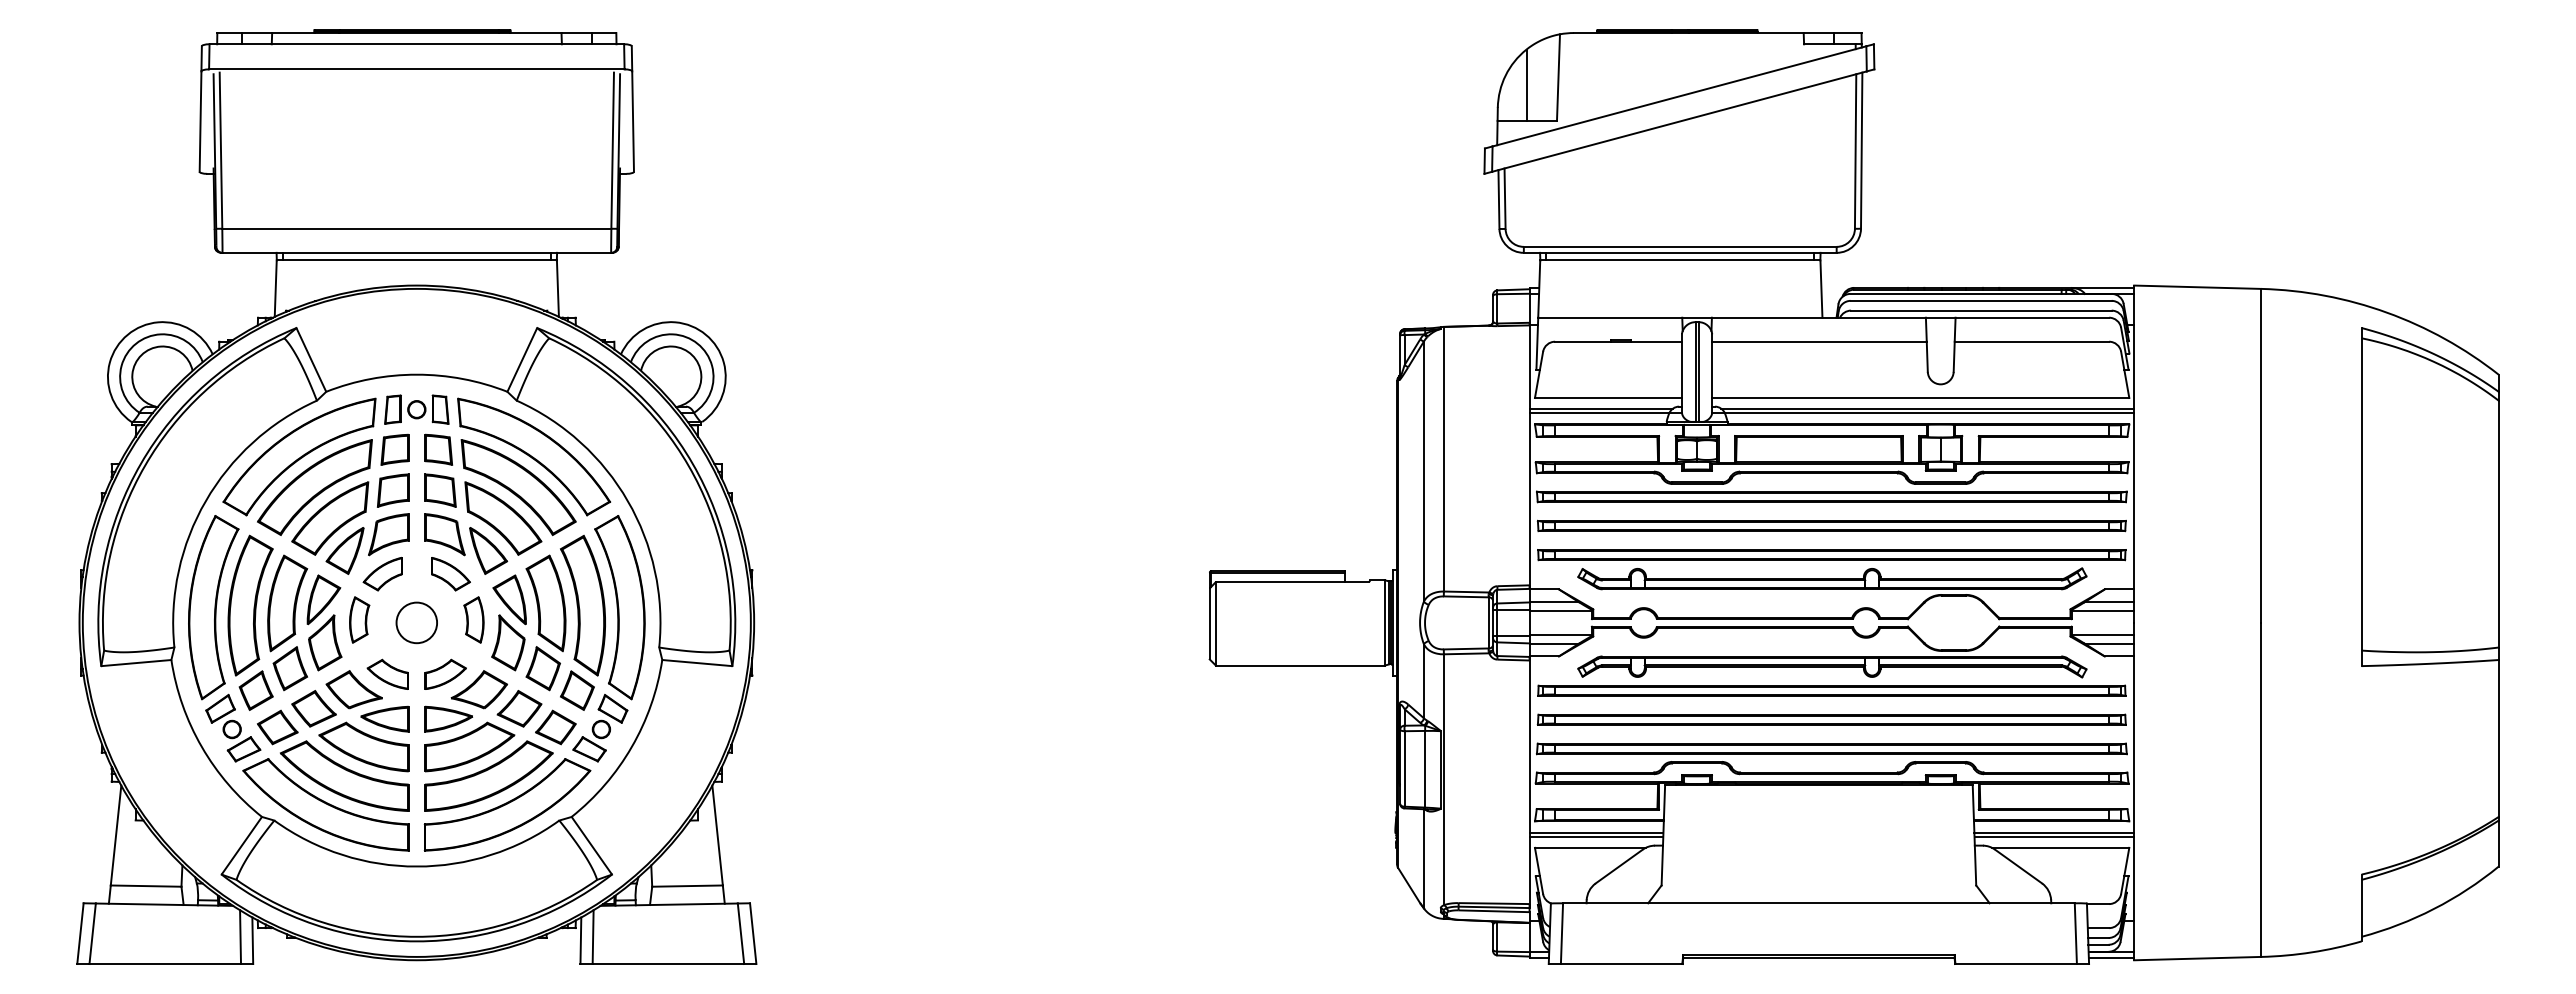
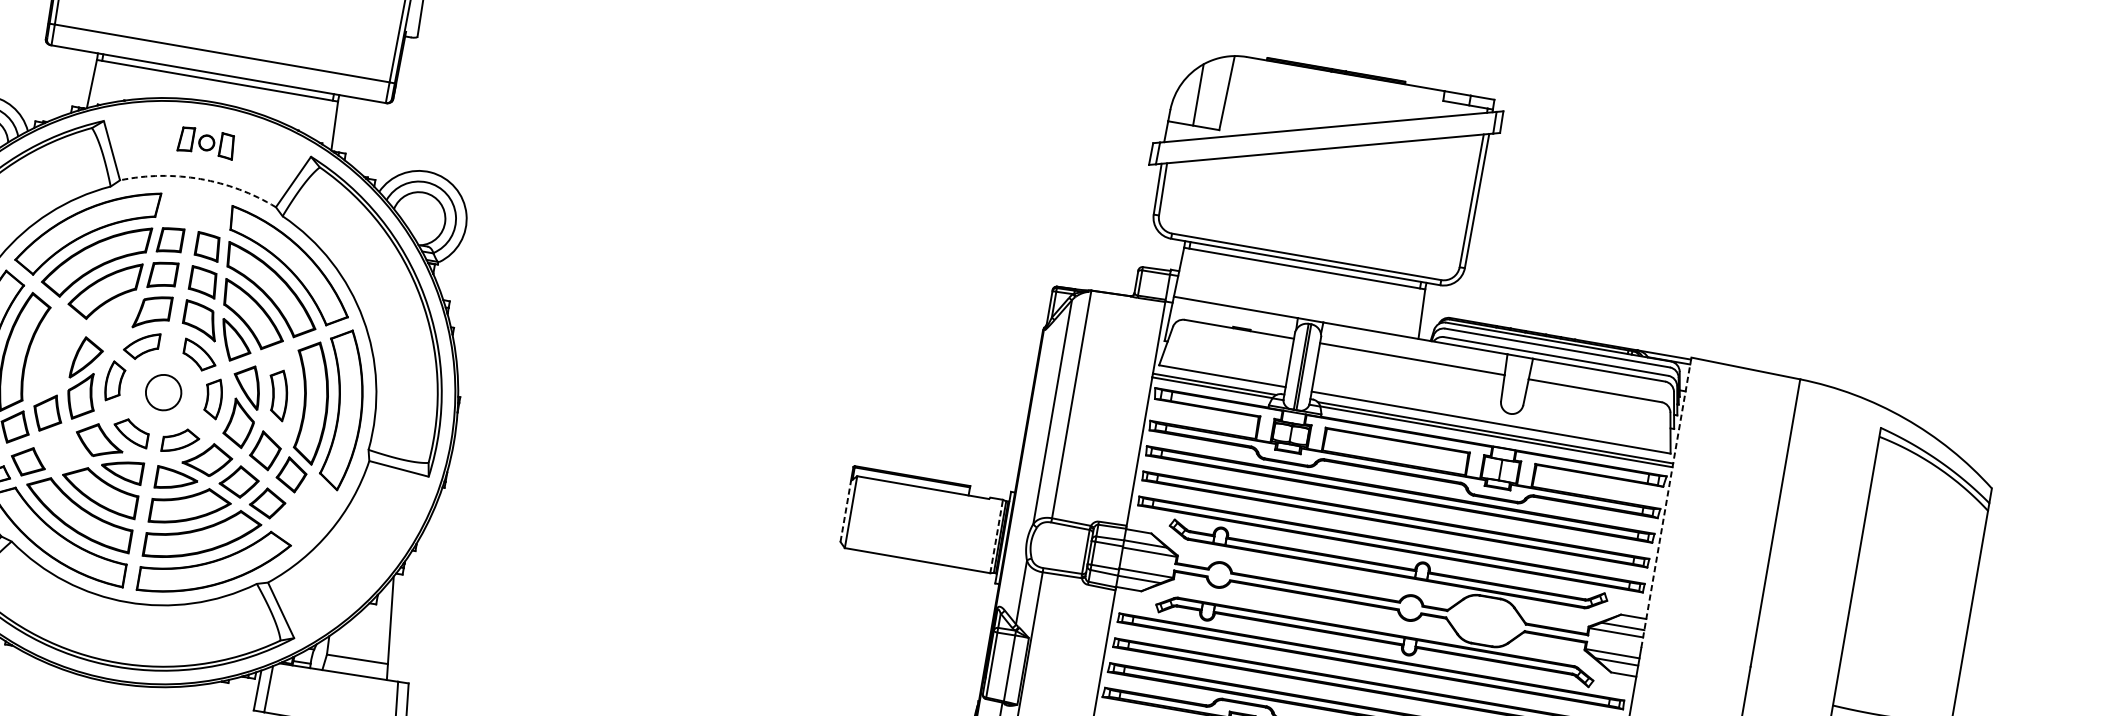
arc: (416, 374) -> (200, 178), solid -> dashed
part: (416, 409) -> (206, 142), moved
line: (2134, 454) -> (1666, 503), solid -> dashed
part: (344, 550) -> (112, 319), removed
part: (287, 603) -> (55, 356), removed
part: (545, 603) -> (277, 395), size x0.6
line: (1384, 622) -> (996, 536), solid -> dashed
line: (1209, 623) -> (845, 510), solid -> dashed
part: (313, 708) -> (62, 450), removed
part: (600, 728) -> (305, 510), removed

